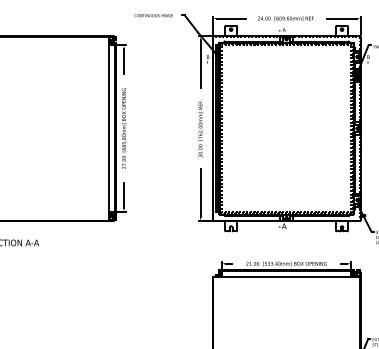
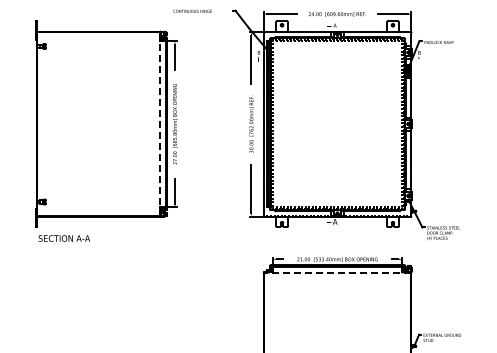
text: (153, 14) -> (192, 10), moved
line: (108, 128) -> (159, 124), solid -> dashed
line: (286, 276) -> (337, 272), solid -> dashed

